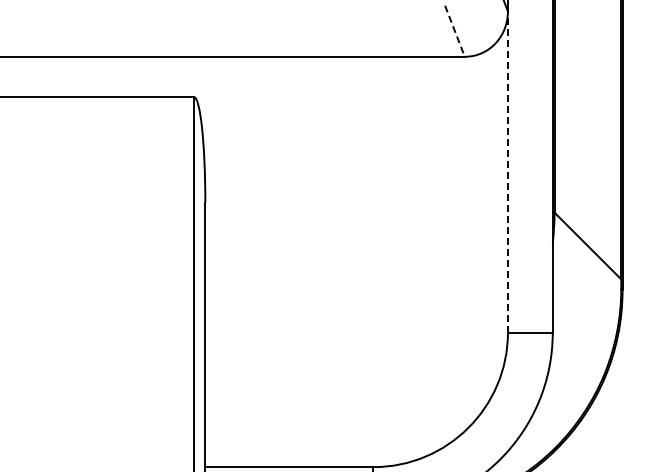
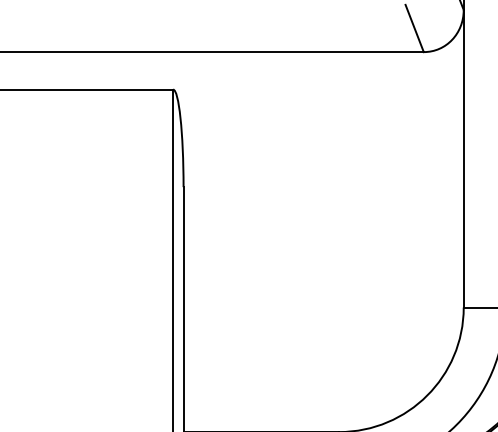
line: (455, 31) -> (415, 28), dashed -> solid
line: (507, 172) -> (463, 159), dashed -> solid

